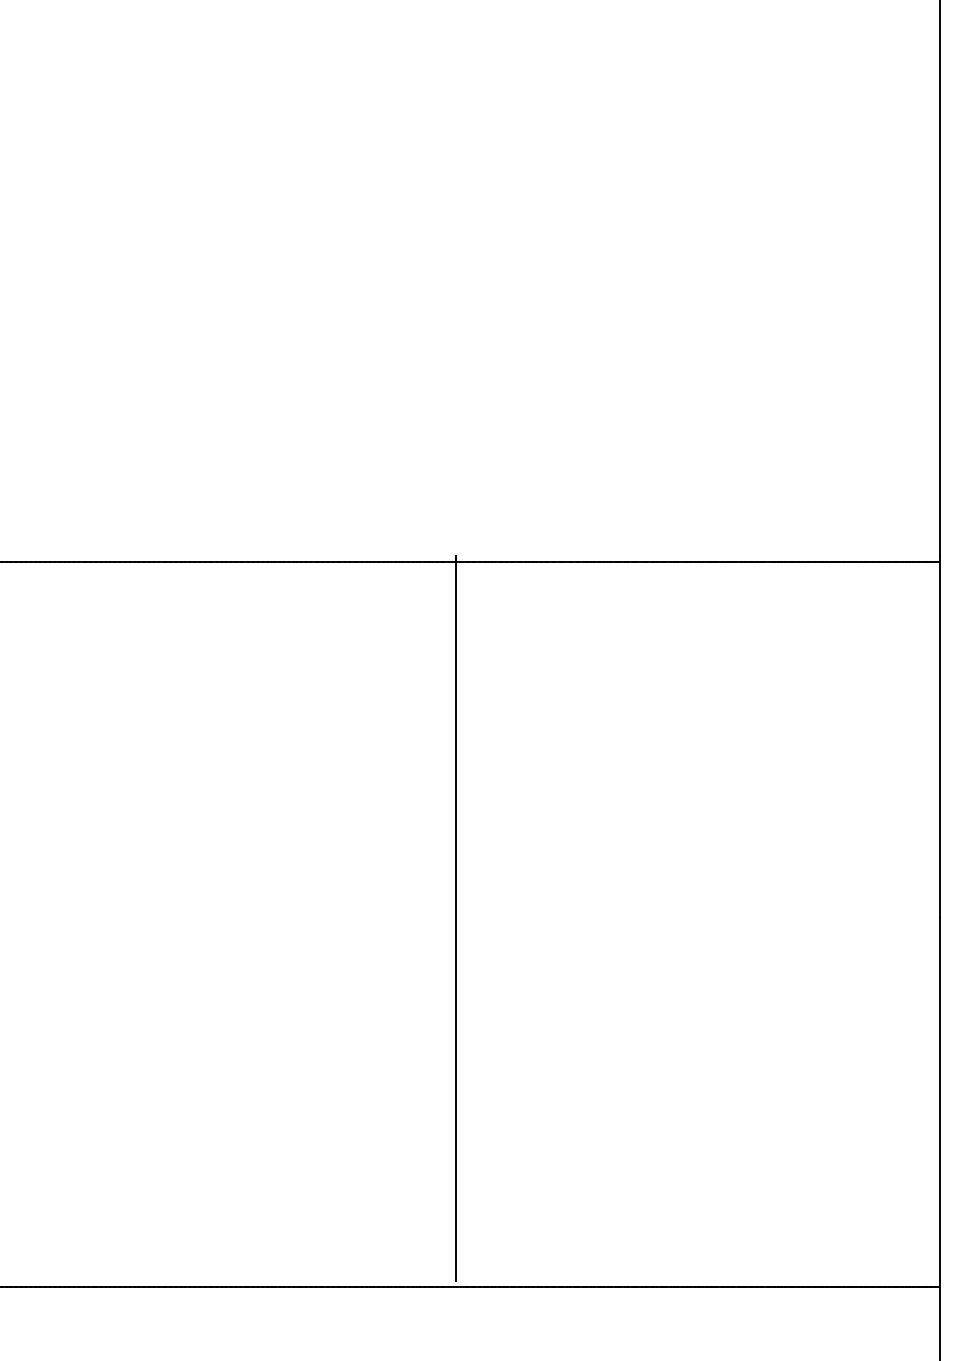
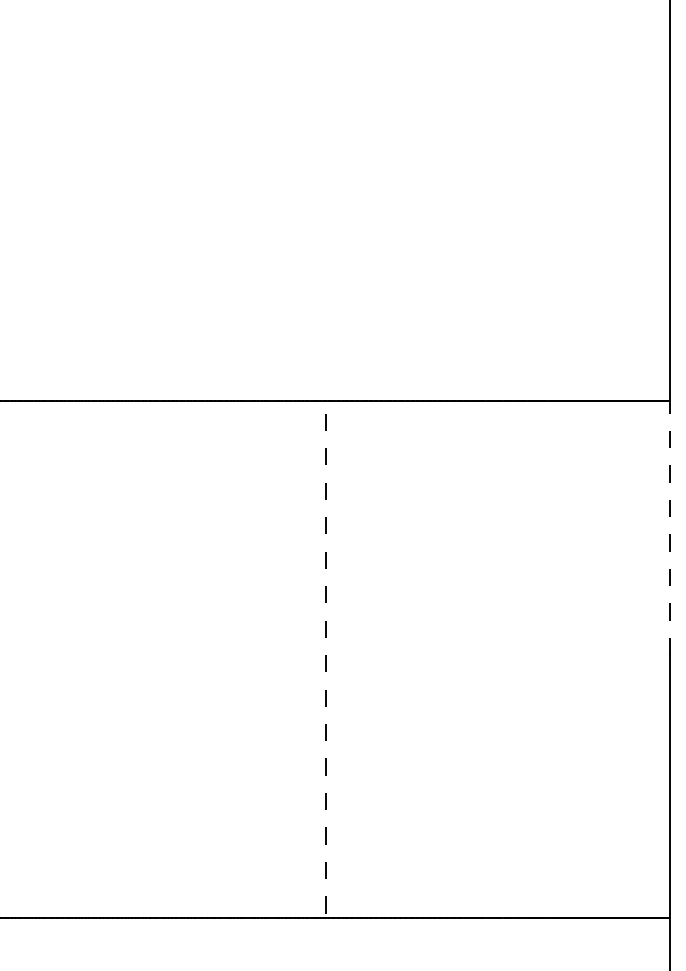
line: (939, 736) -> (670, 525), solid -> dashed
line: (455, 918) -> (325, 655), solid -> dashed

